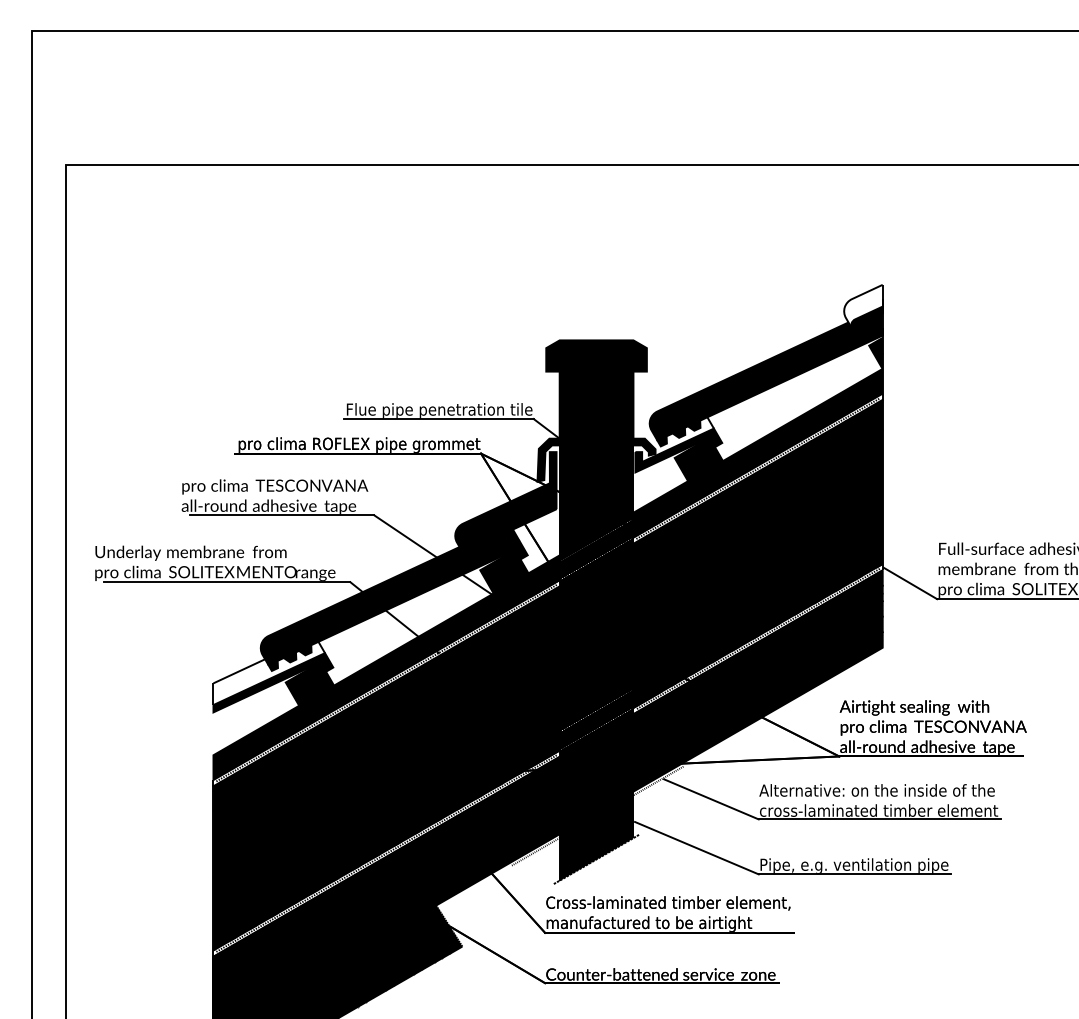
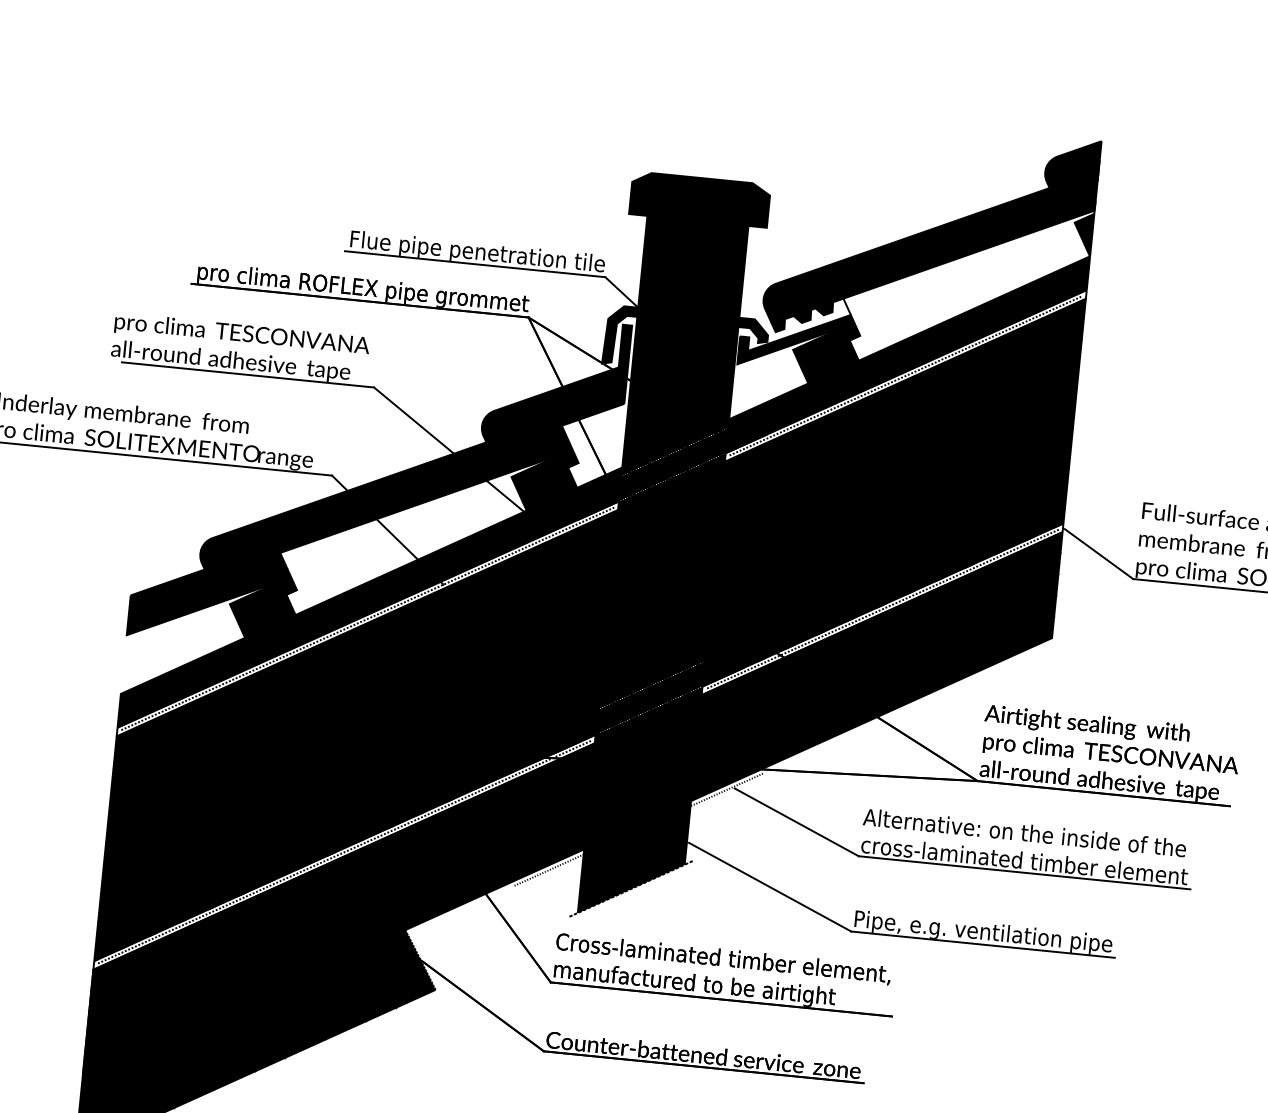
fill: (863, 306) -> (1072, 168), added
fill: (268, 673) -> (207, 589), added

